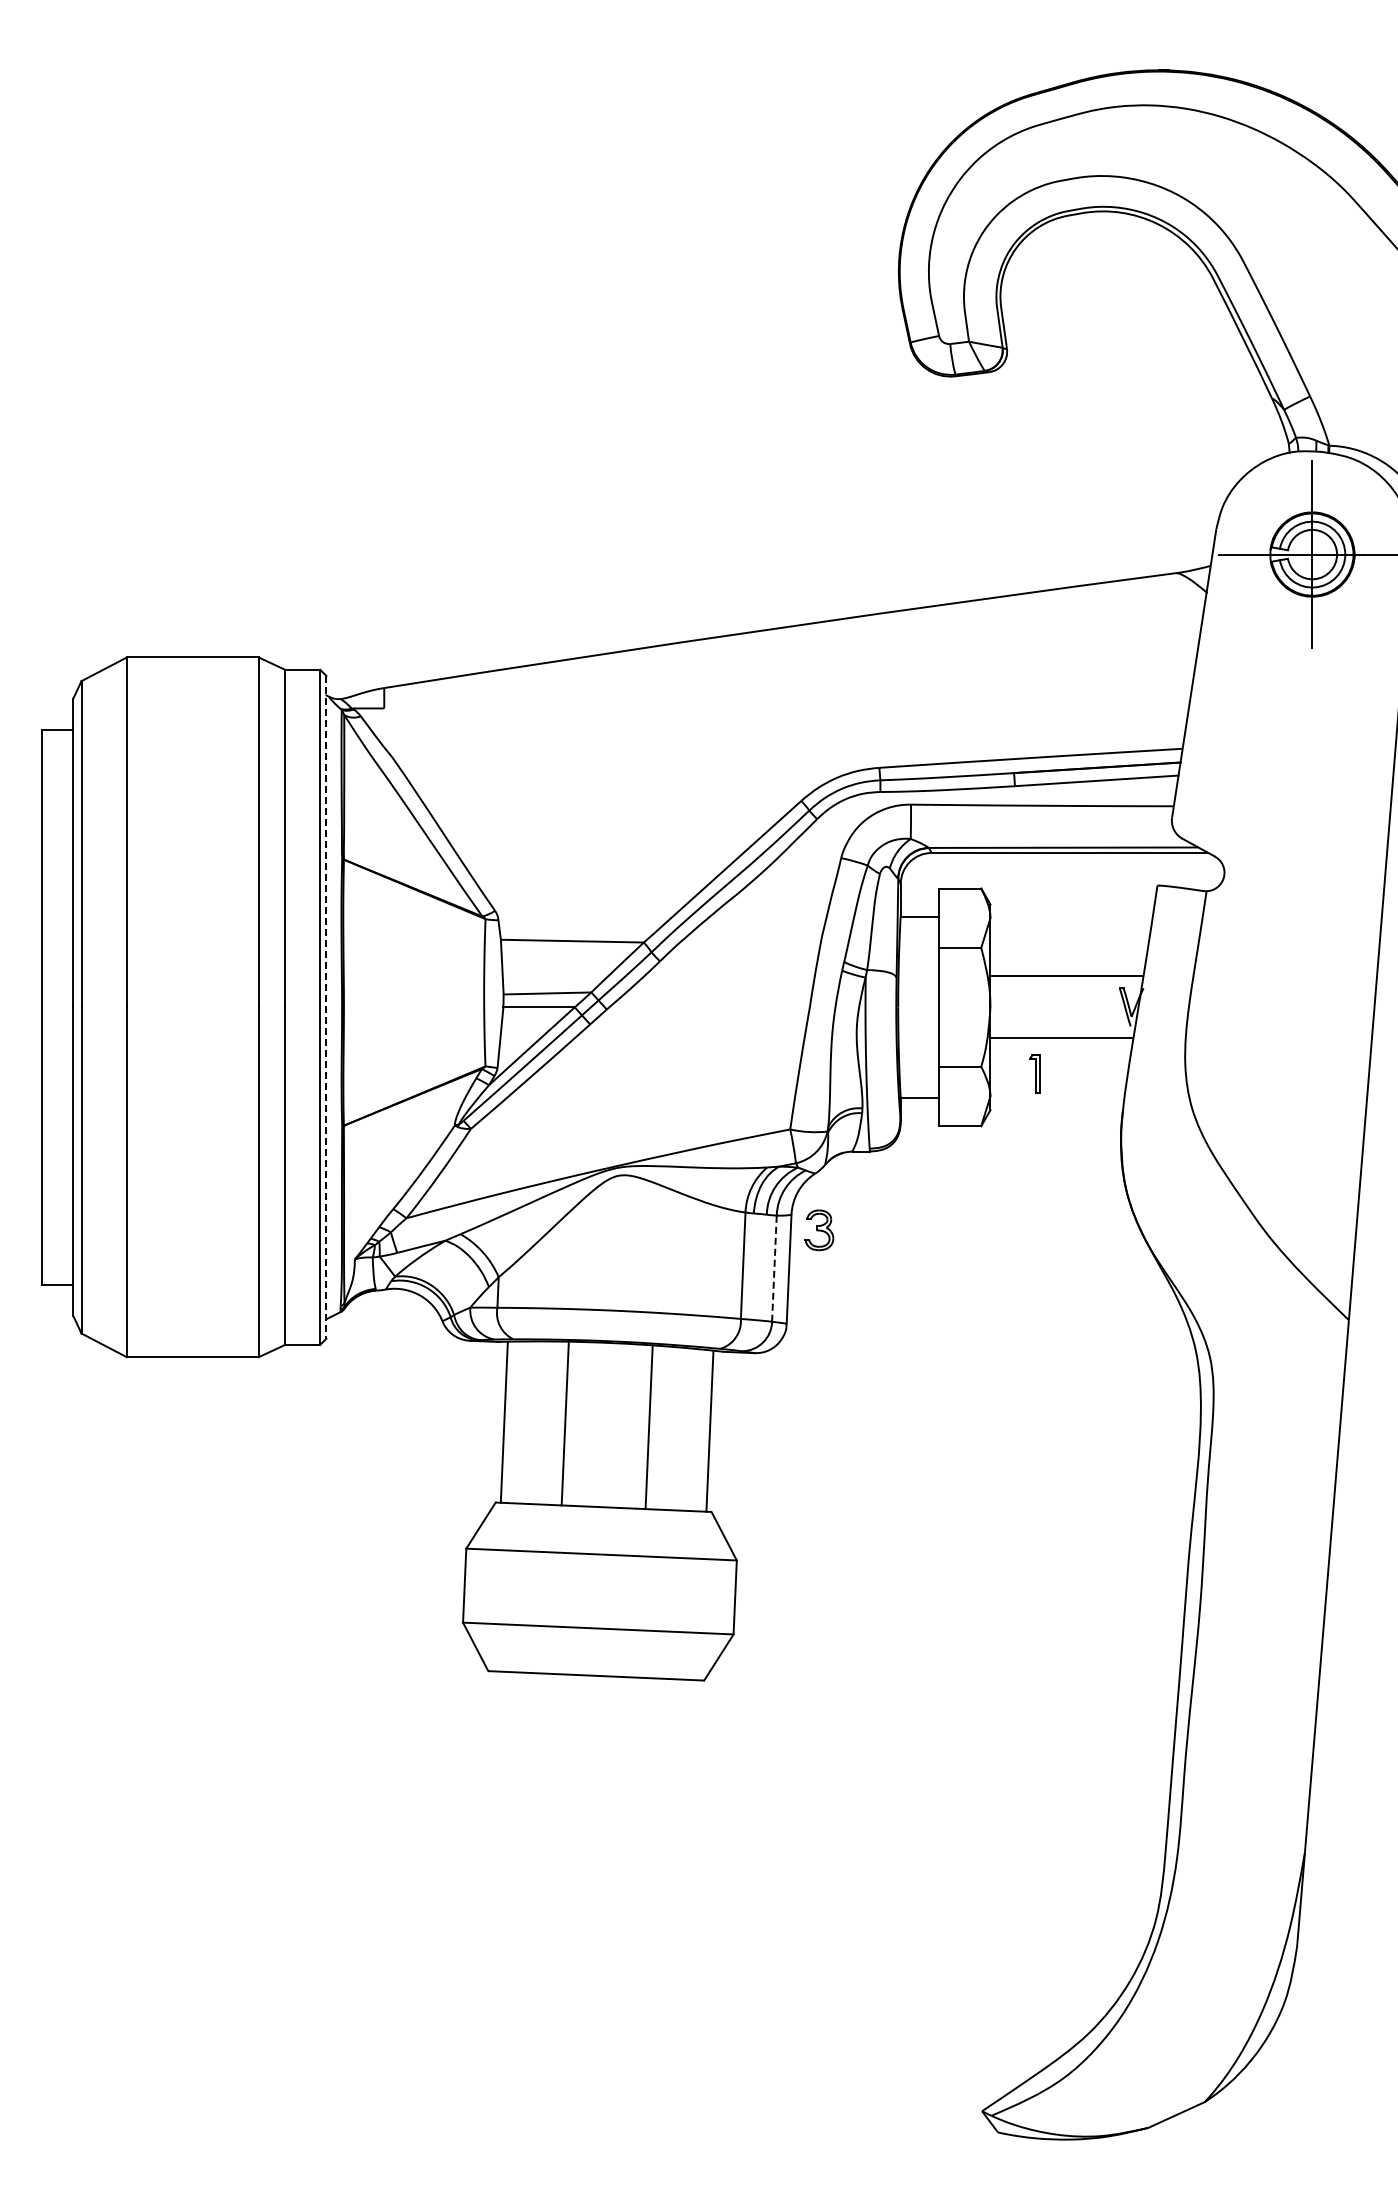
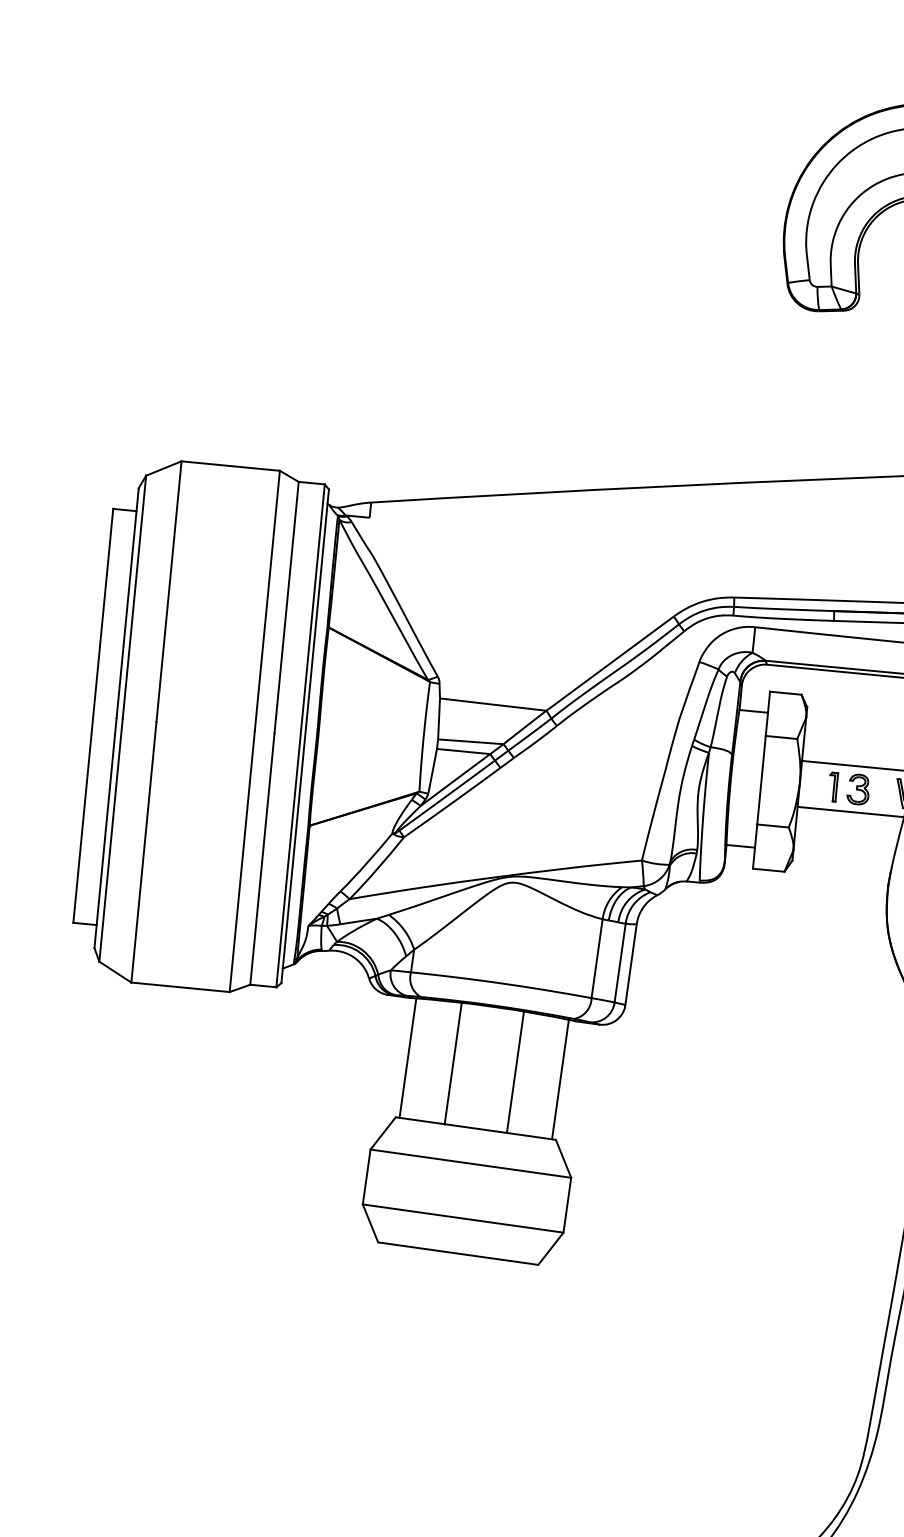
line: (326, 1007) -> (305, 736), dashed -> solid
part: (1034, 1073) -> (832, 786), moved
part: (819, 1230) -> (858, 789), moved
line: (774, 1268) -> (620, 962), dashed -> solid

